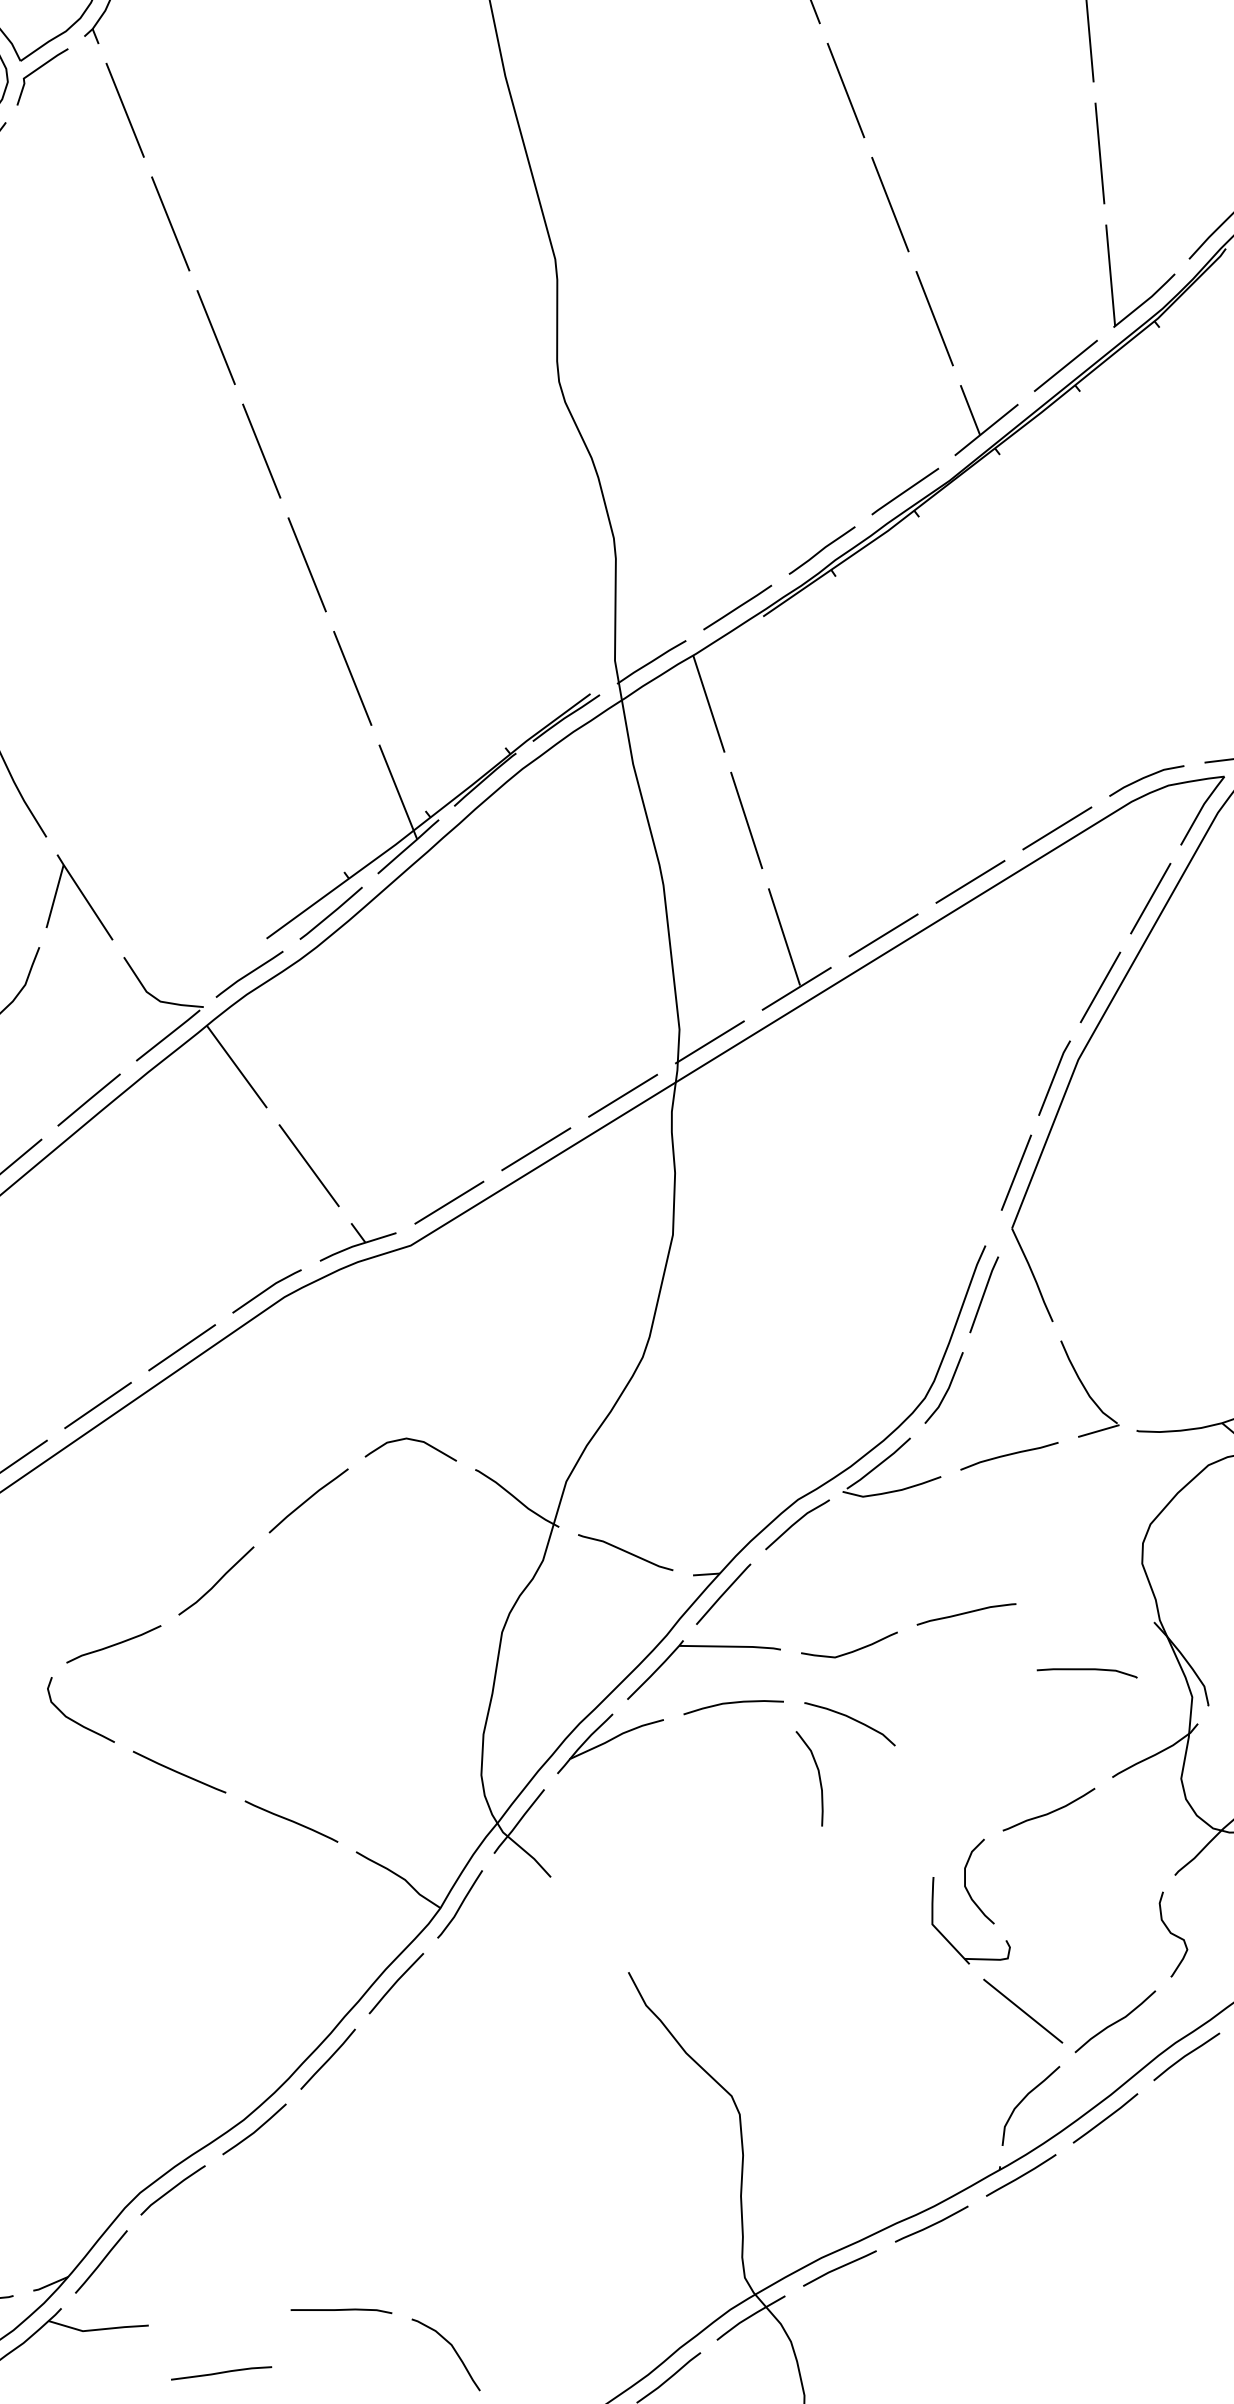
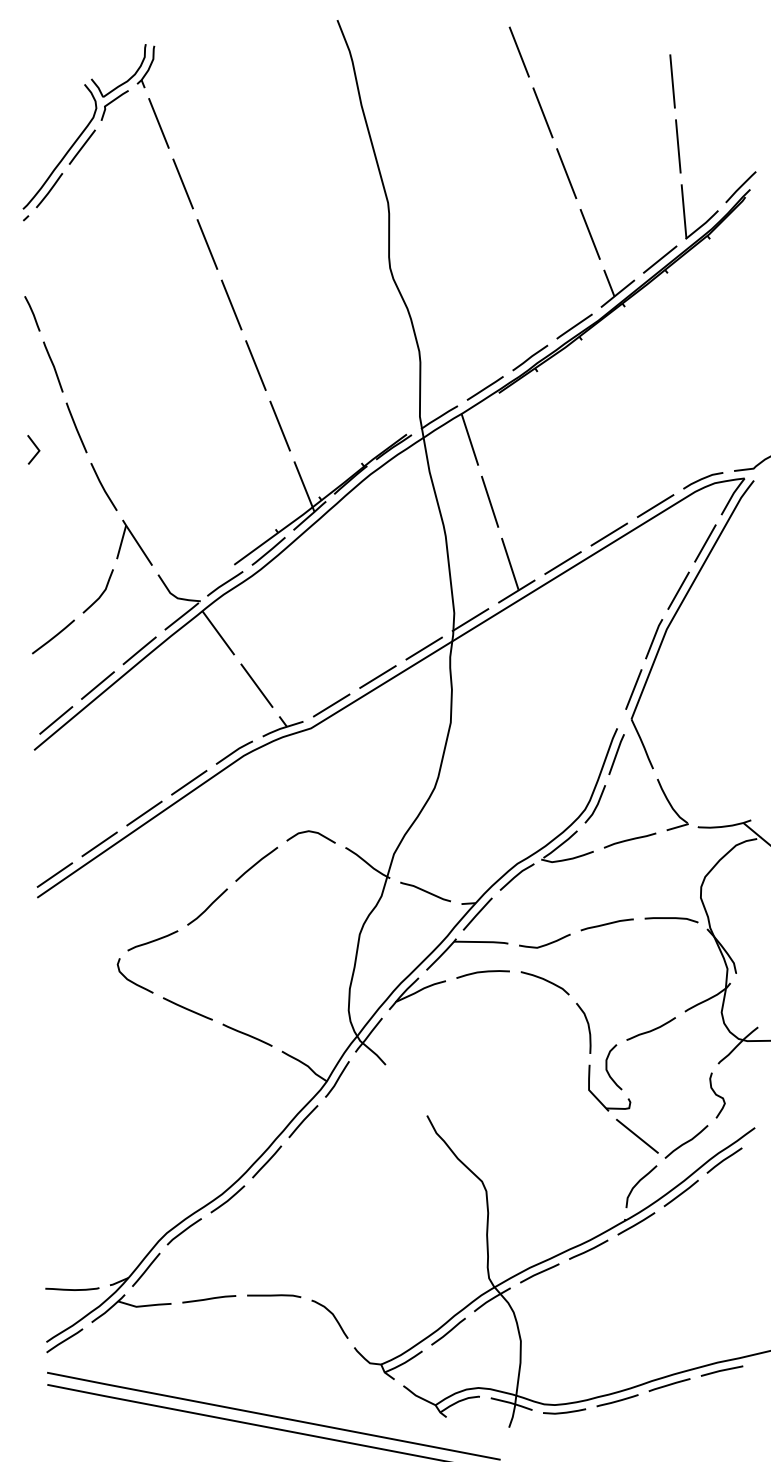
curve: (1087, 1669) -> (671, 918), moved
curve: (816, 1773) -> (587, 1025), moved
line: (221, 2373) -> (209, 1299), moved

